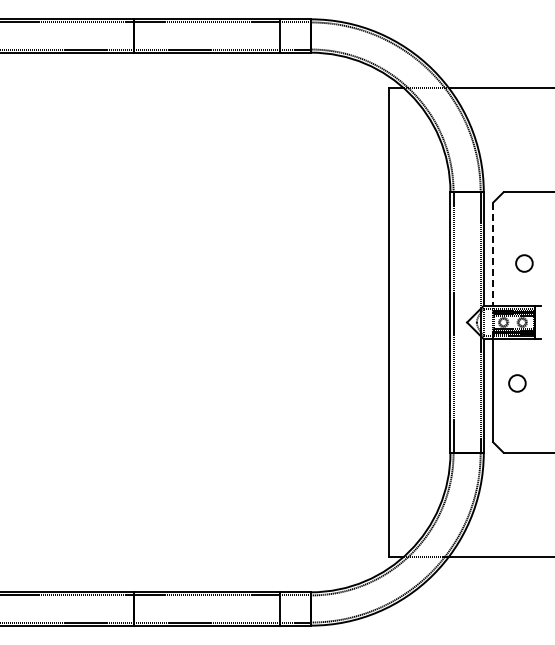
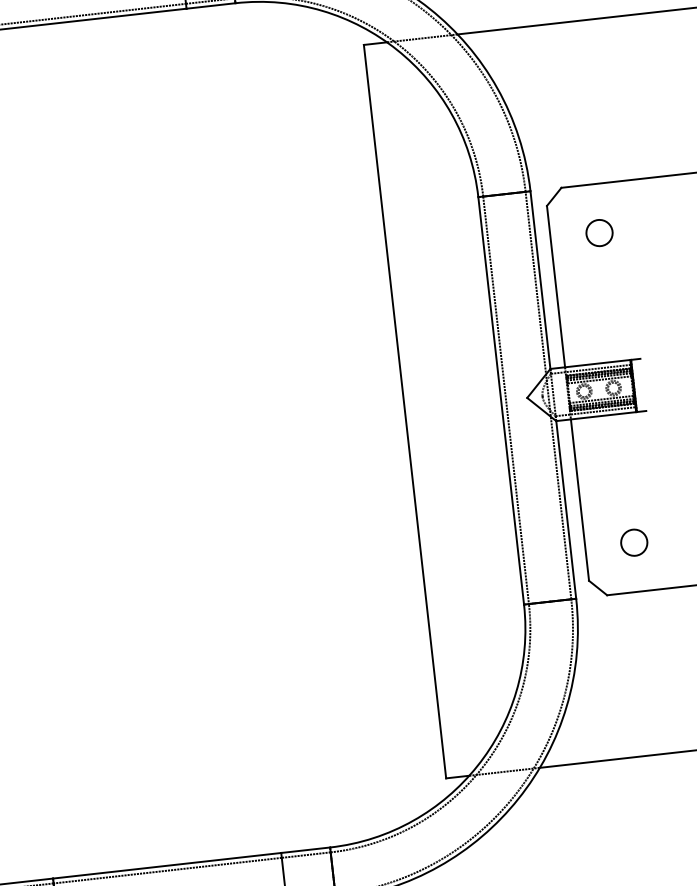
line: (493, 254) -> (556, 286), dashed -> solid
circle: (524, 263) -> (599, 232), moved
circle: (517, 383) -> (634, 542), moved

